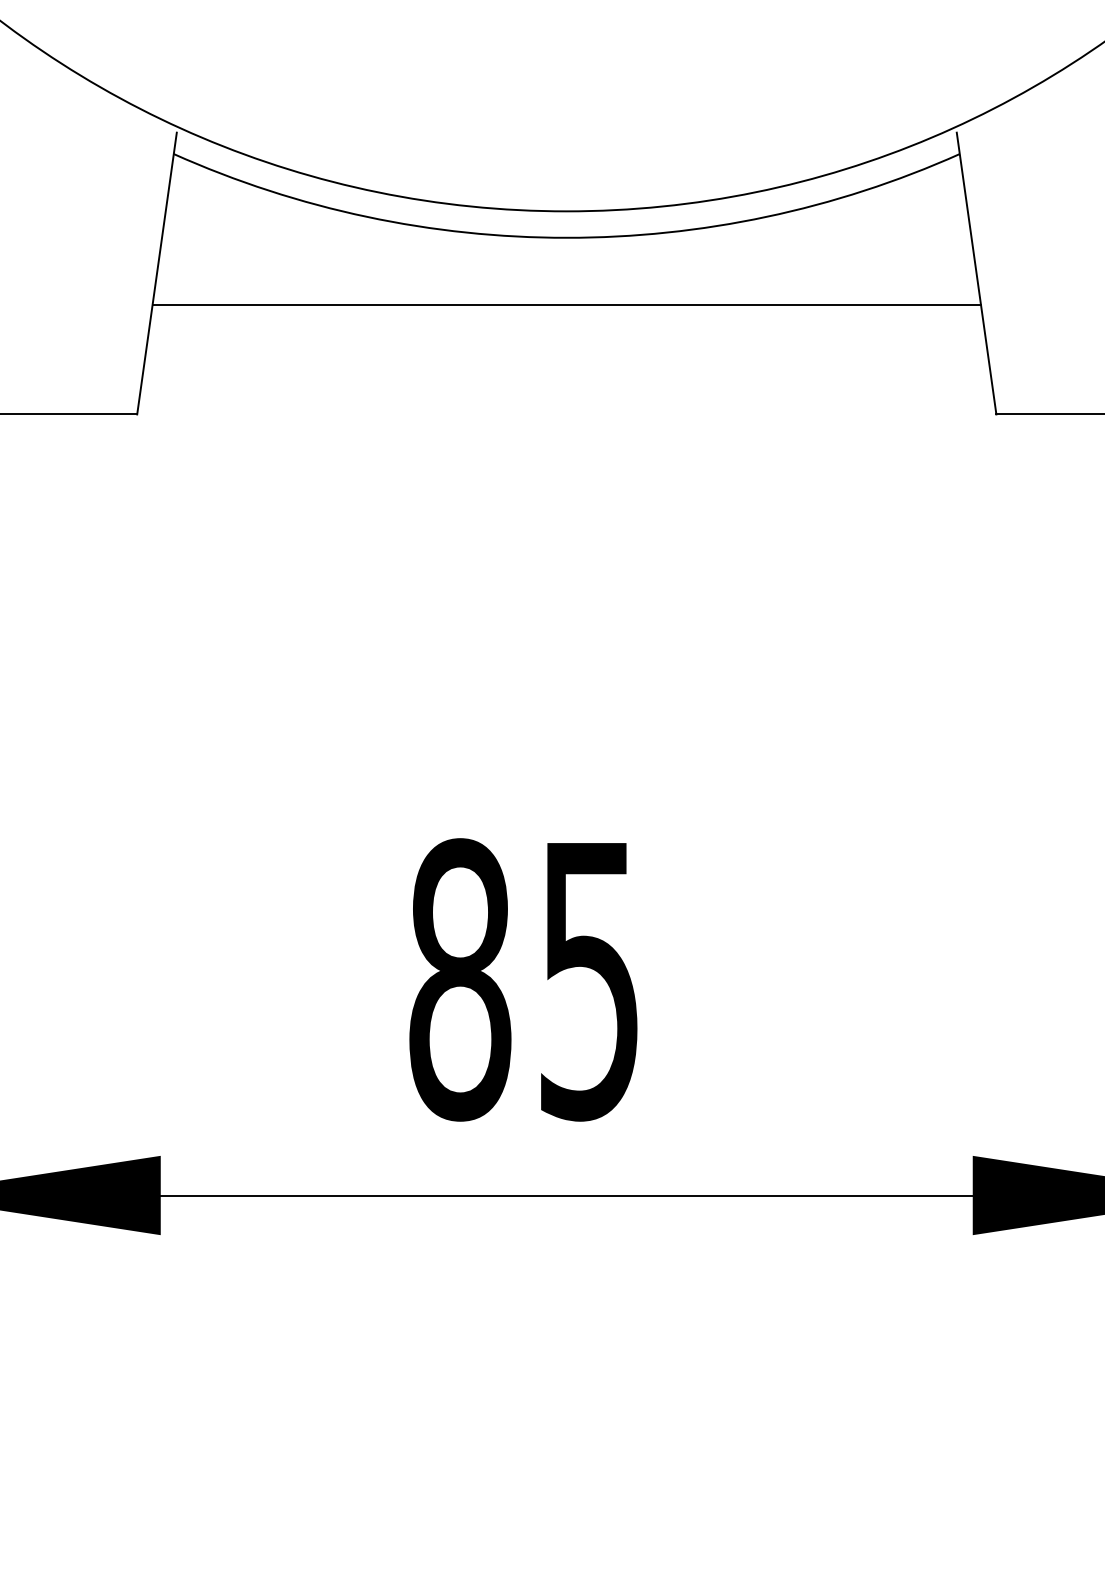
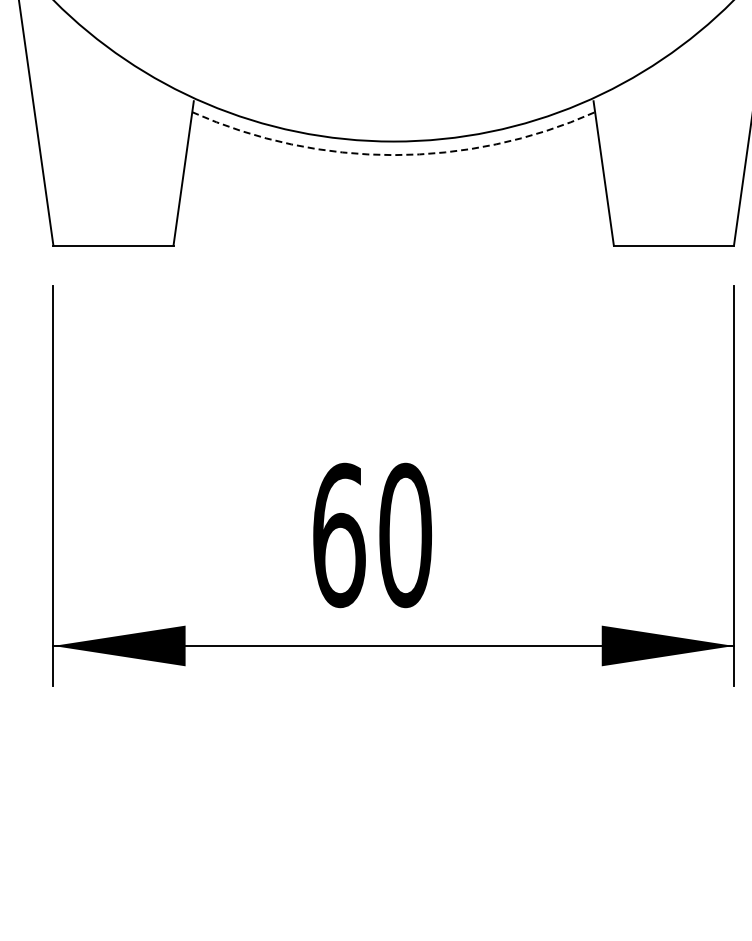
arc: (566, 238) -> (393, 155), solid -> dashed
line: (566, 304) -> (393, 189), removed
text: (525, 979) -> (372, 535), 85 -> 60

